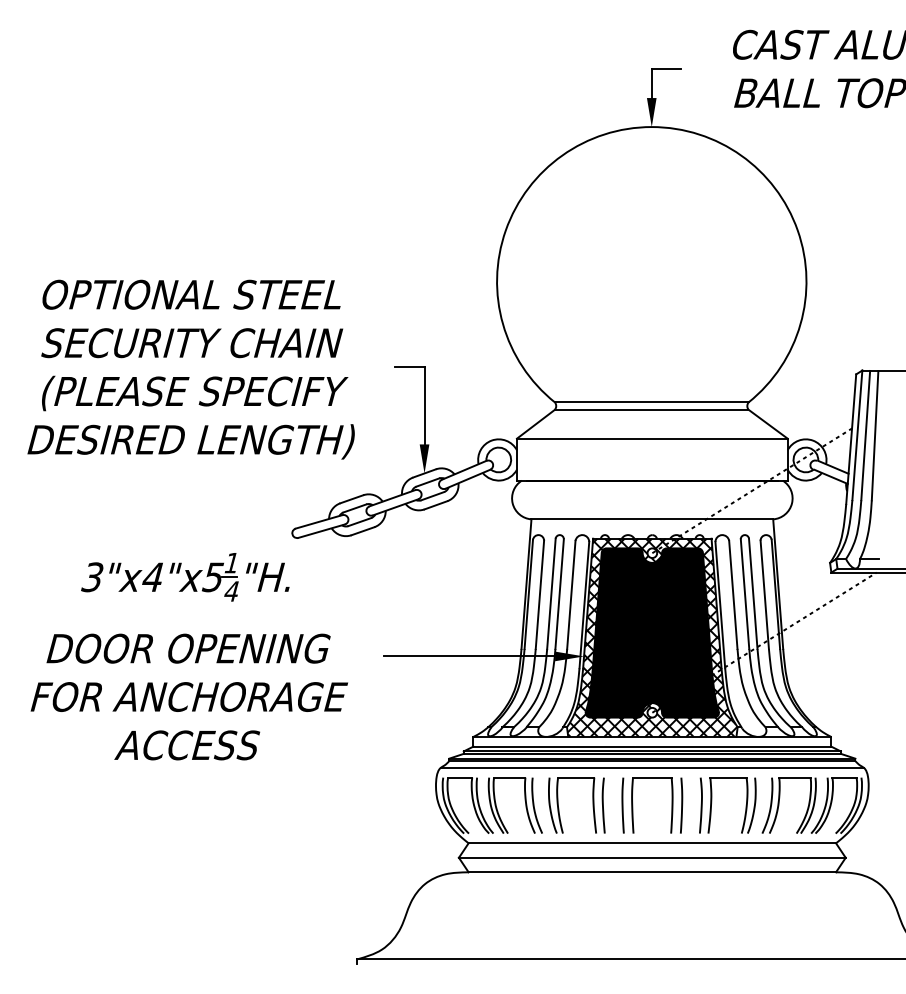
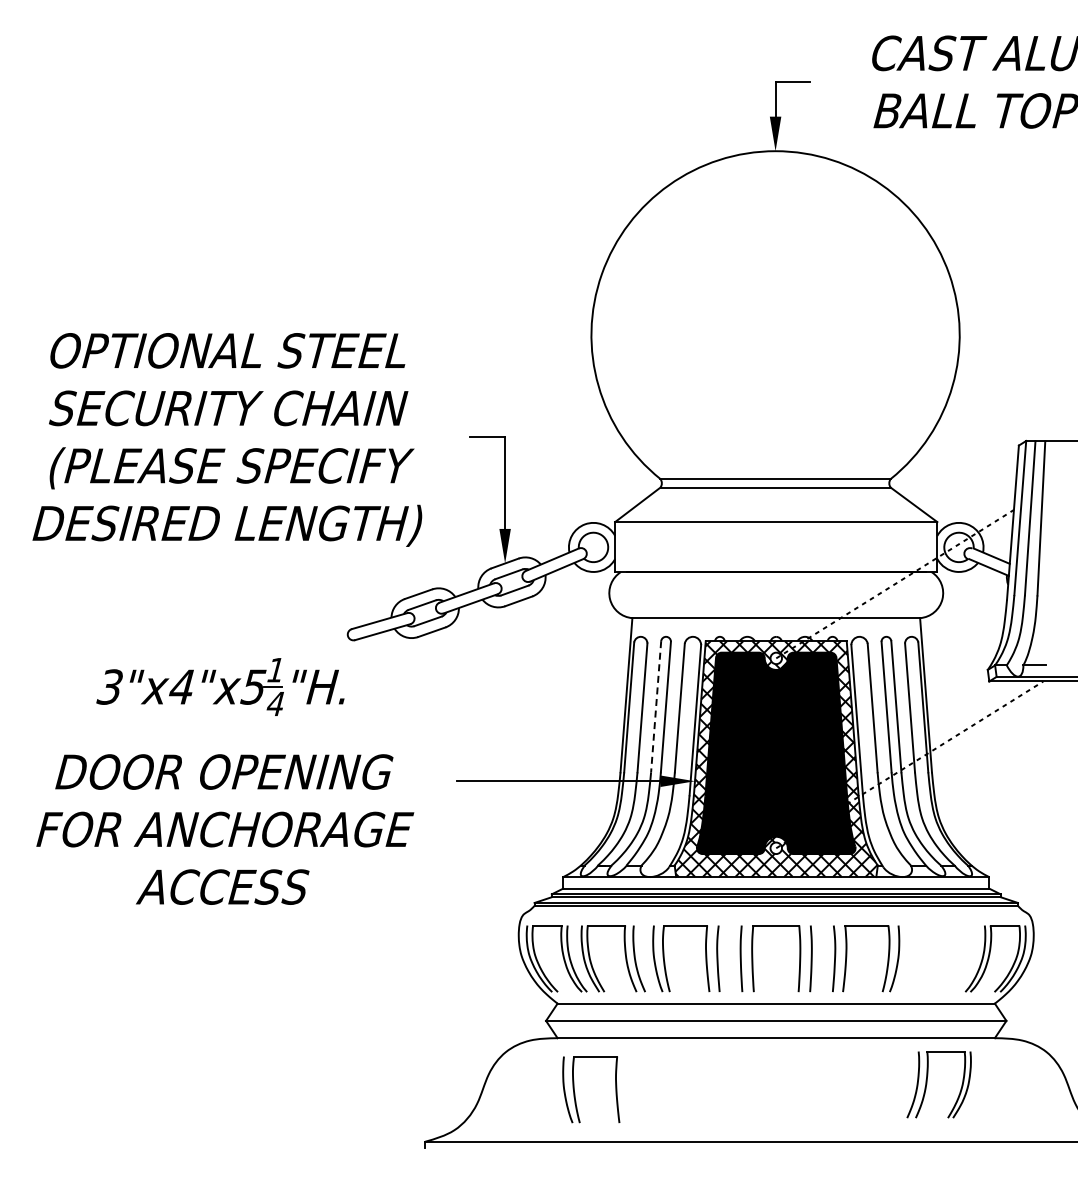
line: (551, 593) -> (656, 706), solid -> dashed
line: (652, 768) -> (776, 914), removed
part: (779, 805) -> (927, 1084), moved
part: (483, 917) -> (575, 1092), added

